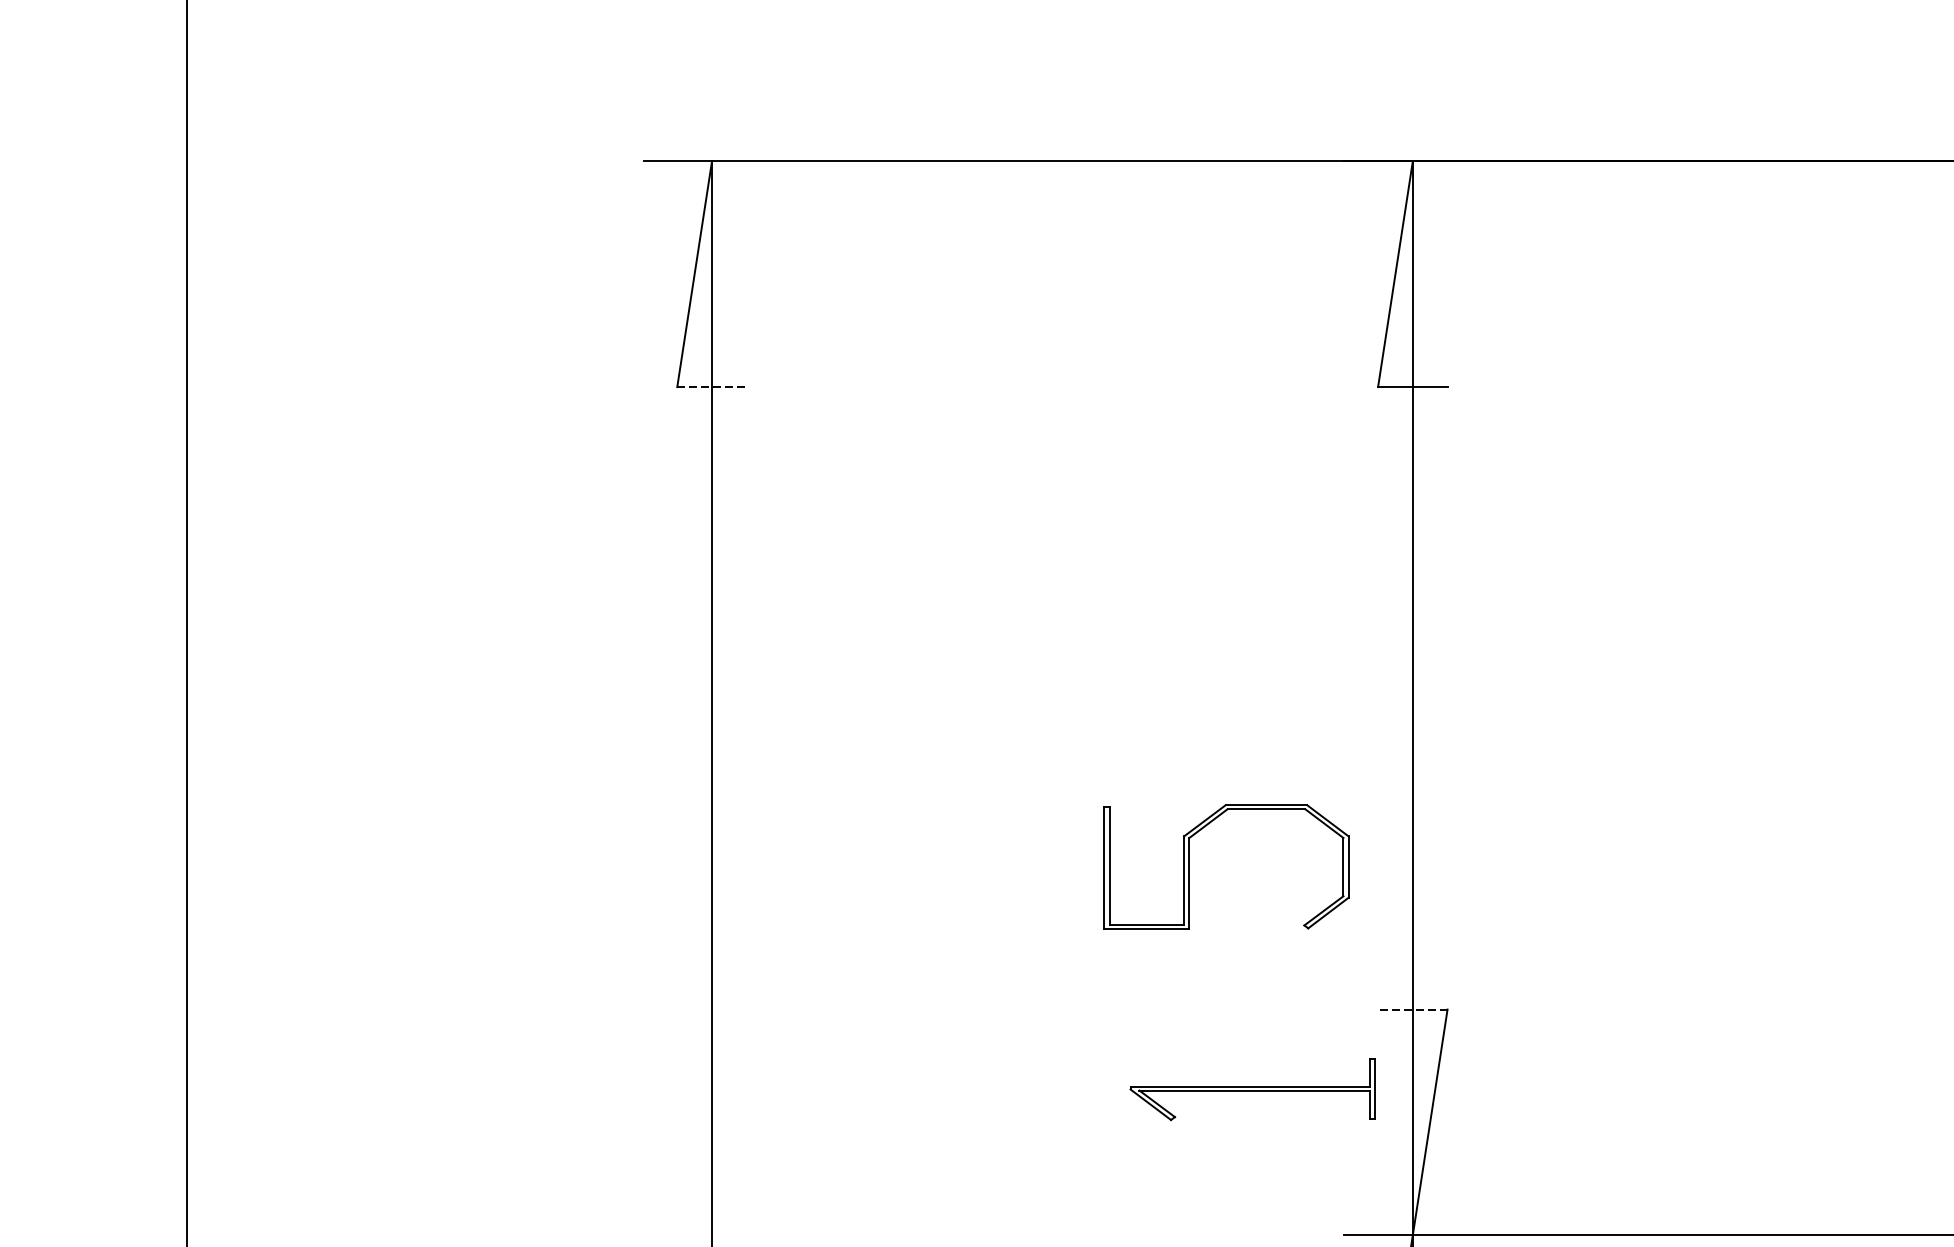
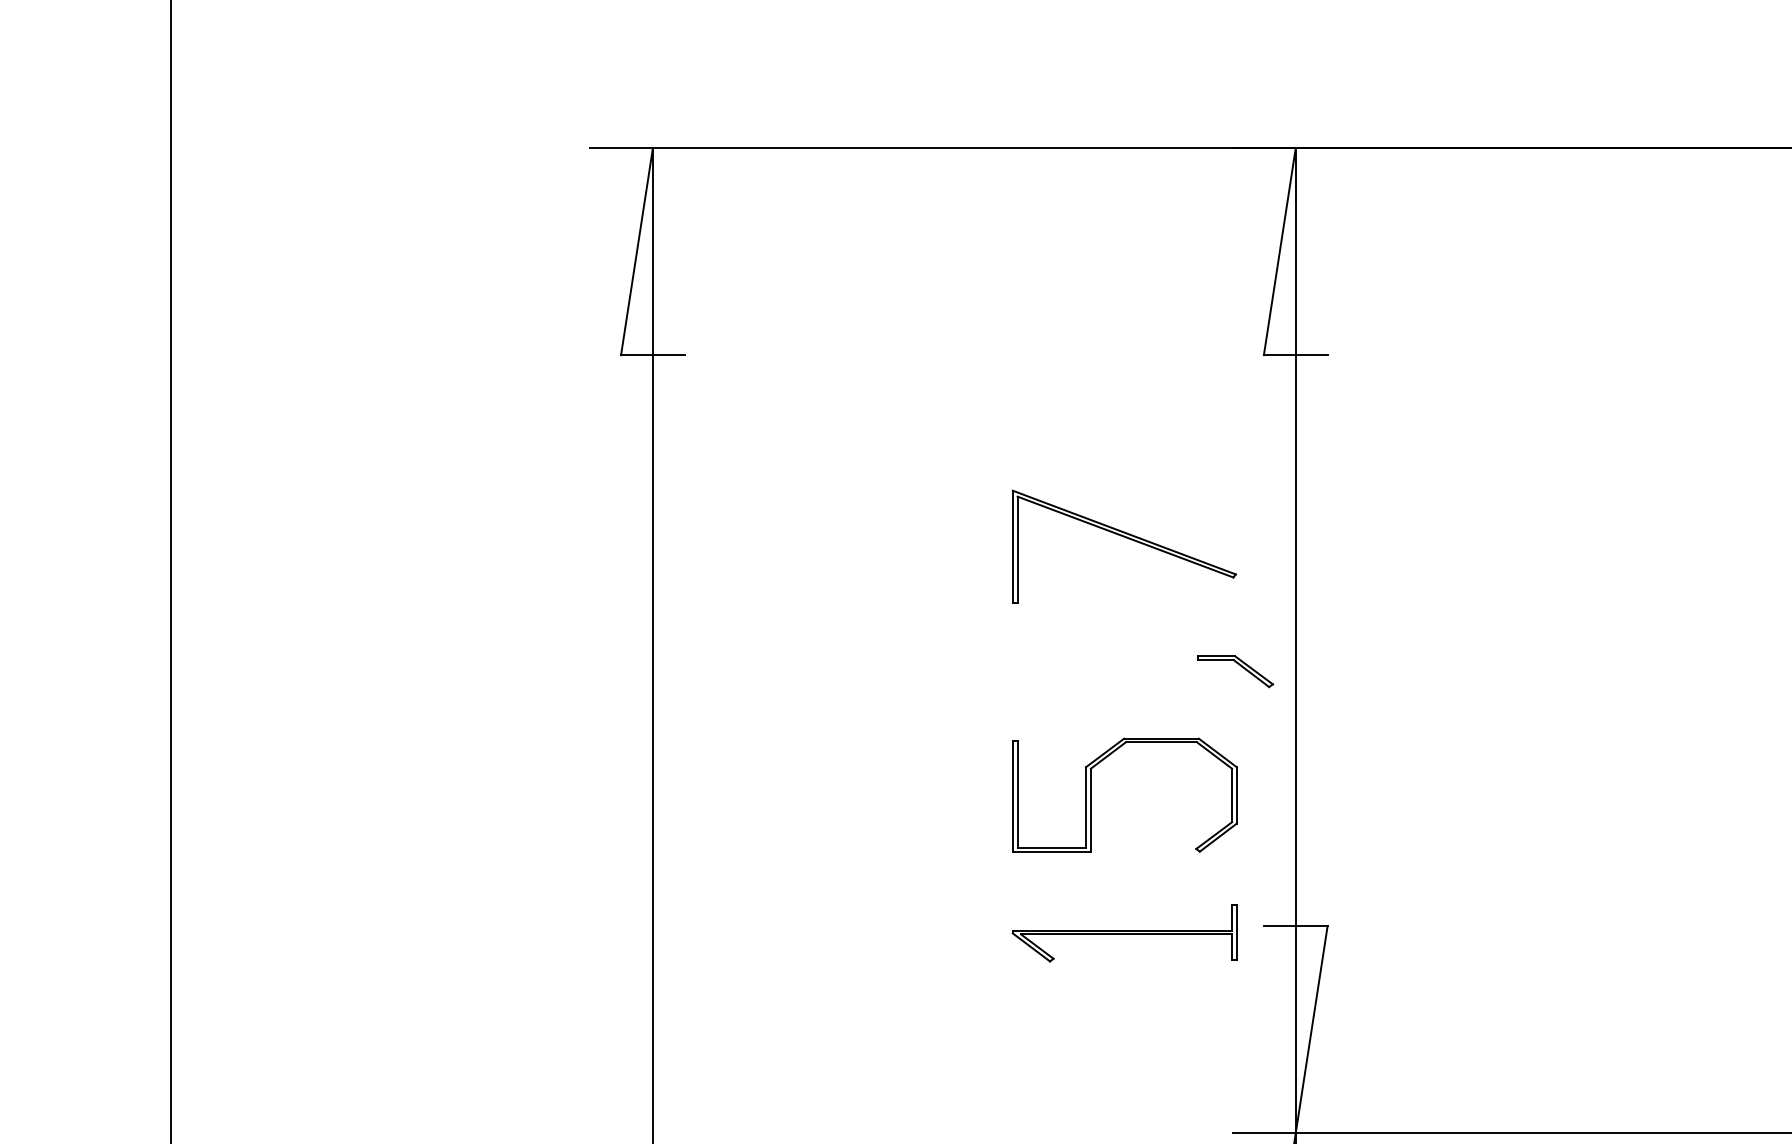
line: (711, 387) -> (652, 355), dashed -> solid
part: (1228, 586) -> (1126, 538), added
part: (1352, 726) -> (1240, 666), added
line: (1412, 1009) -> (1295, 926), dashed -> solid
part: (1252, 1089) -> (1124, 933), moved

